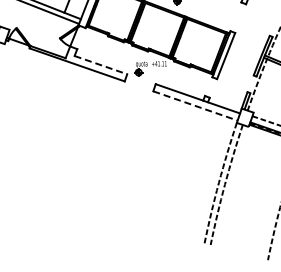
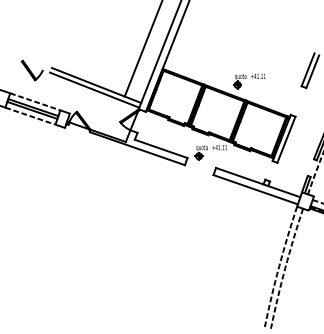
line: (101, 64) -> (161, 148), dashed -> solid
line: (195, 105) -> (255, 189), dashed -> solid

